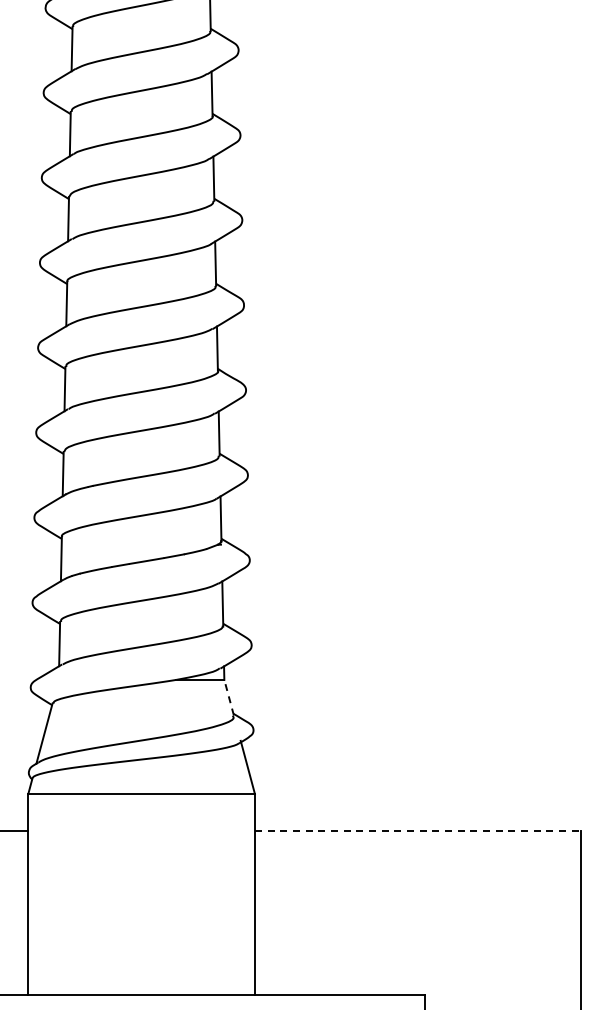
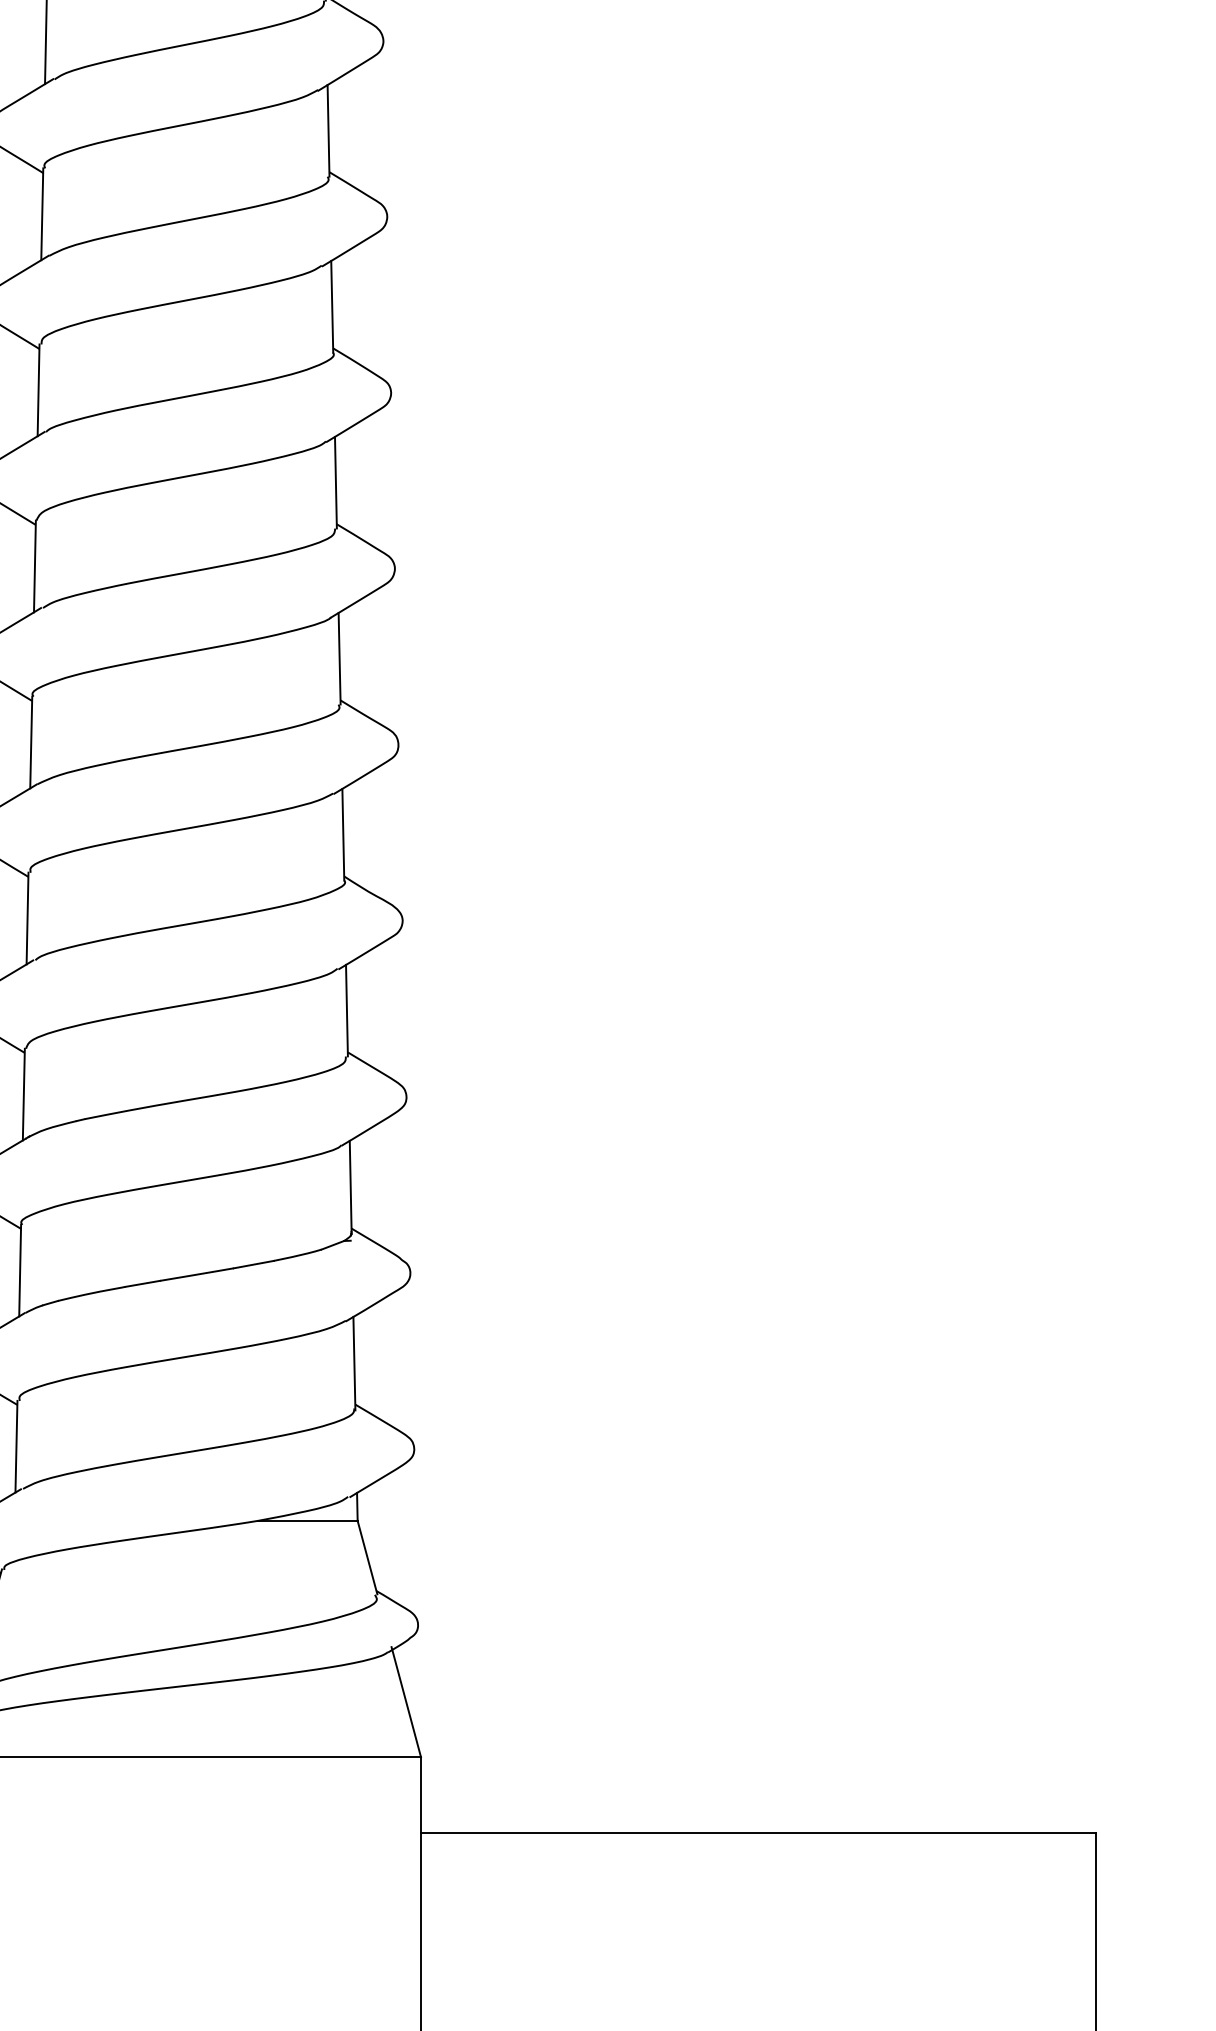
line: (228, 697) -> (366, 1557), dashed -> solid
line: (417, 830) -> (757, 1832), dashed -> solid

